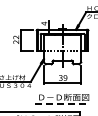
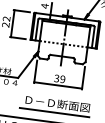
line: (63, 104) -> (55, 112), dashed -> solid

